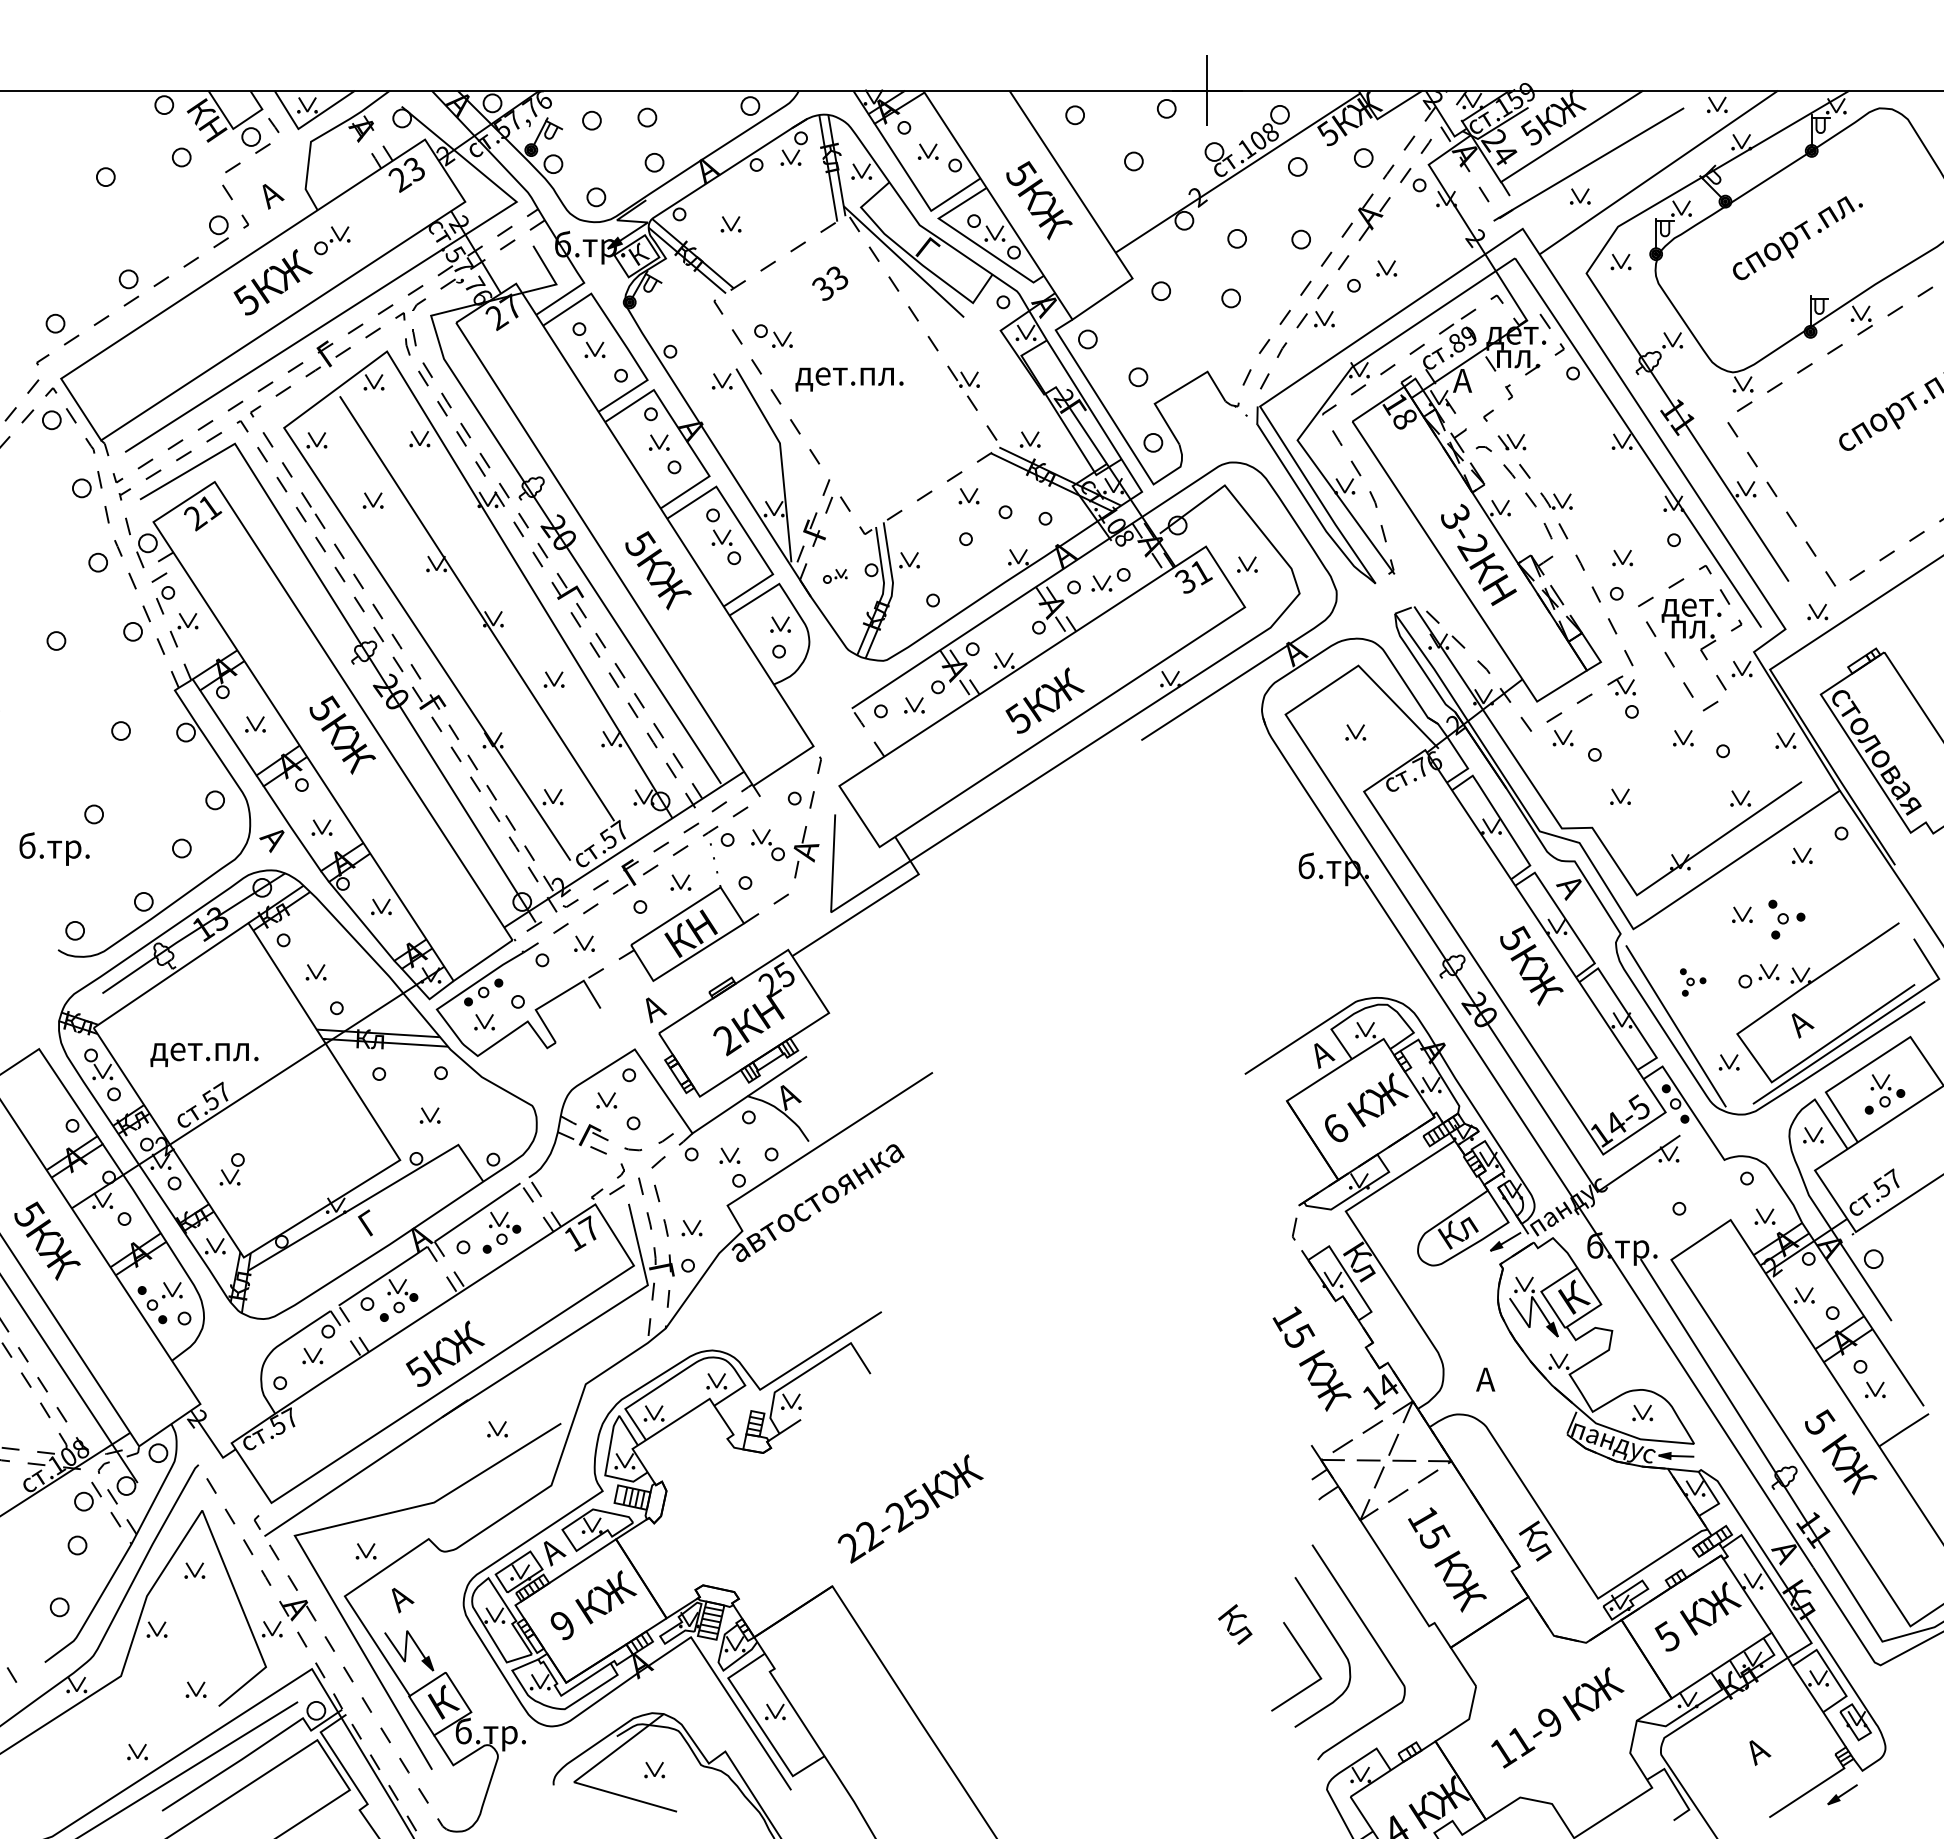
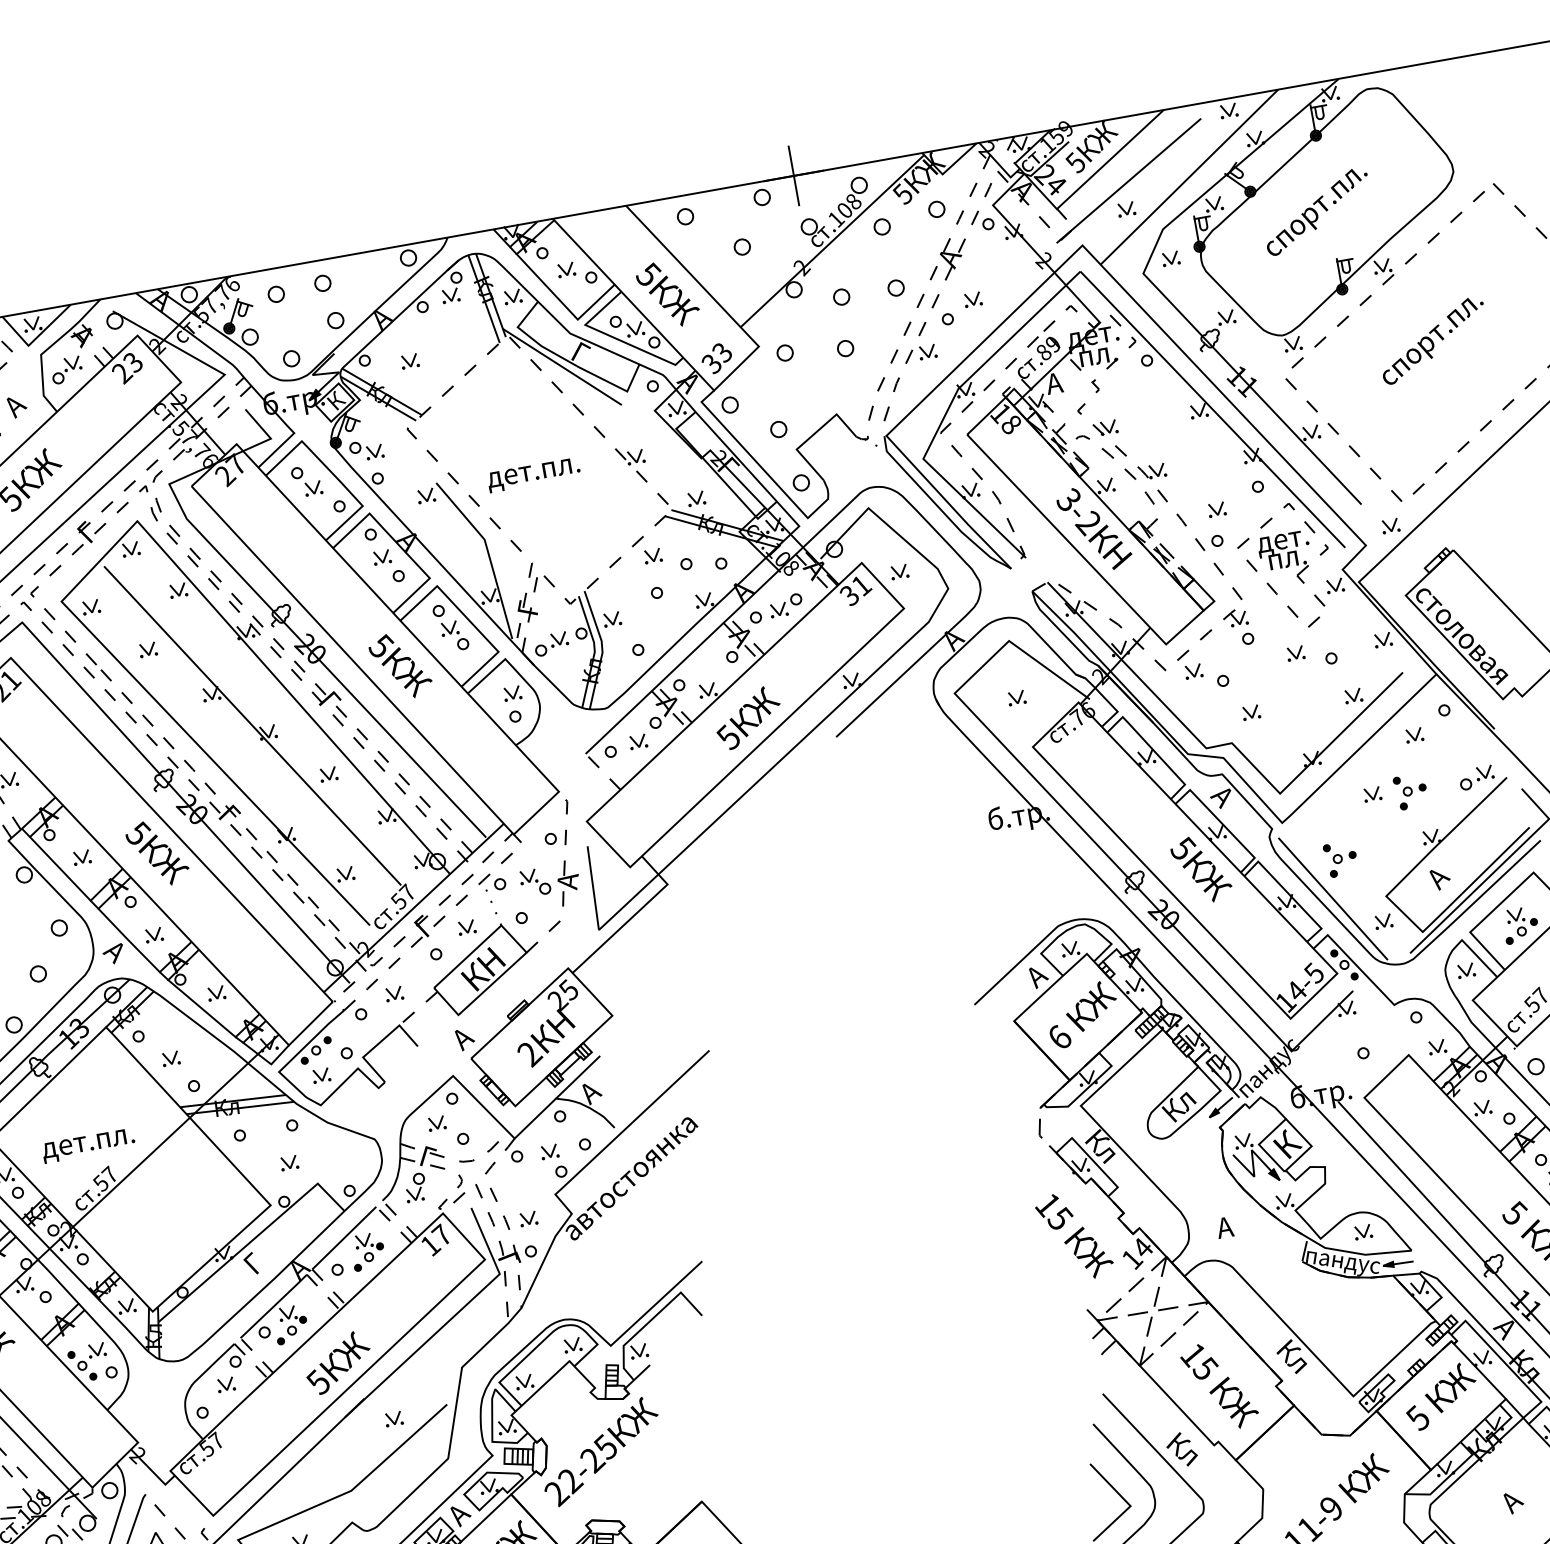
part: (332, 240) -> (67, 370), moved
text: (830, 283) -> (717, 358), moved
part: (773, 335) -> (366, 449), moved
part: (835, 576) -> (551, 644), size x1.67
part: (1758, 976) -> (1476, 778), moved
part: (1692, 982) -> (1340, 859), size x1.43
part: (231, 1169) -> (414, 1187), moved
text: (910, 1508) -> (601, 1451), moved
text: (1235, 1624) -> (1182, 1449), moved

